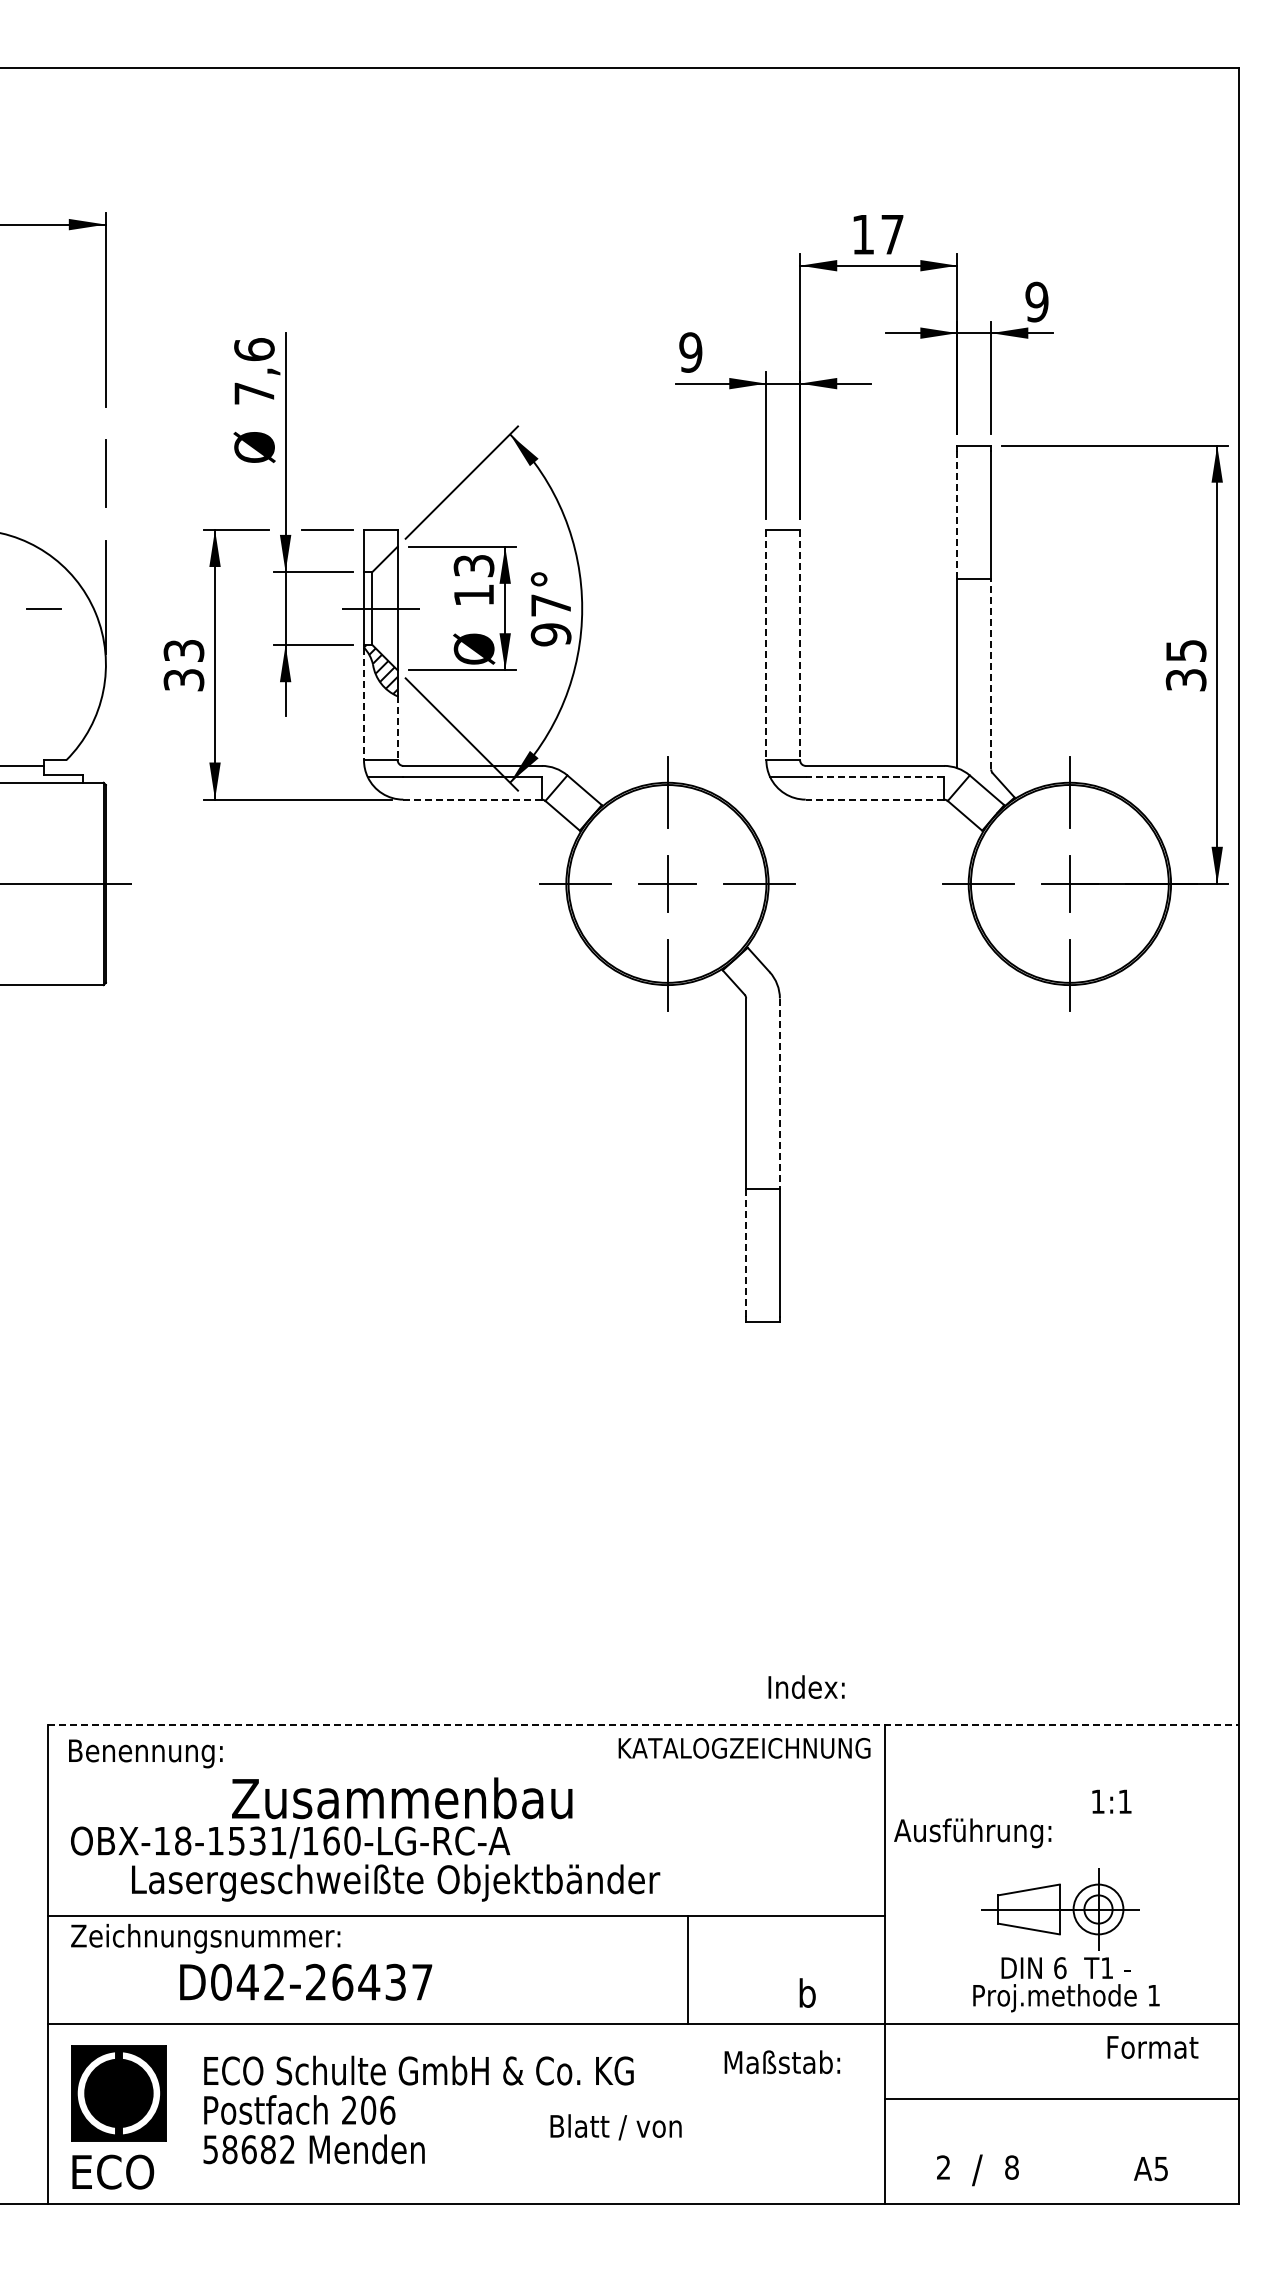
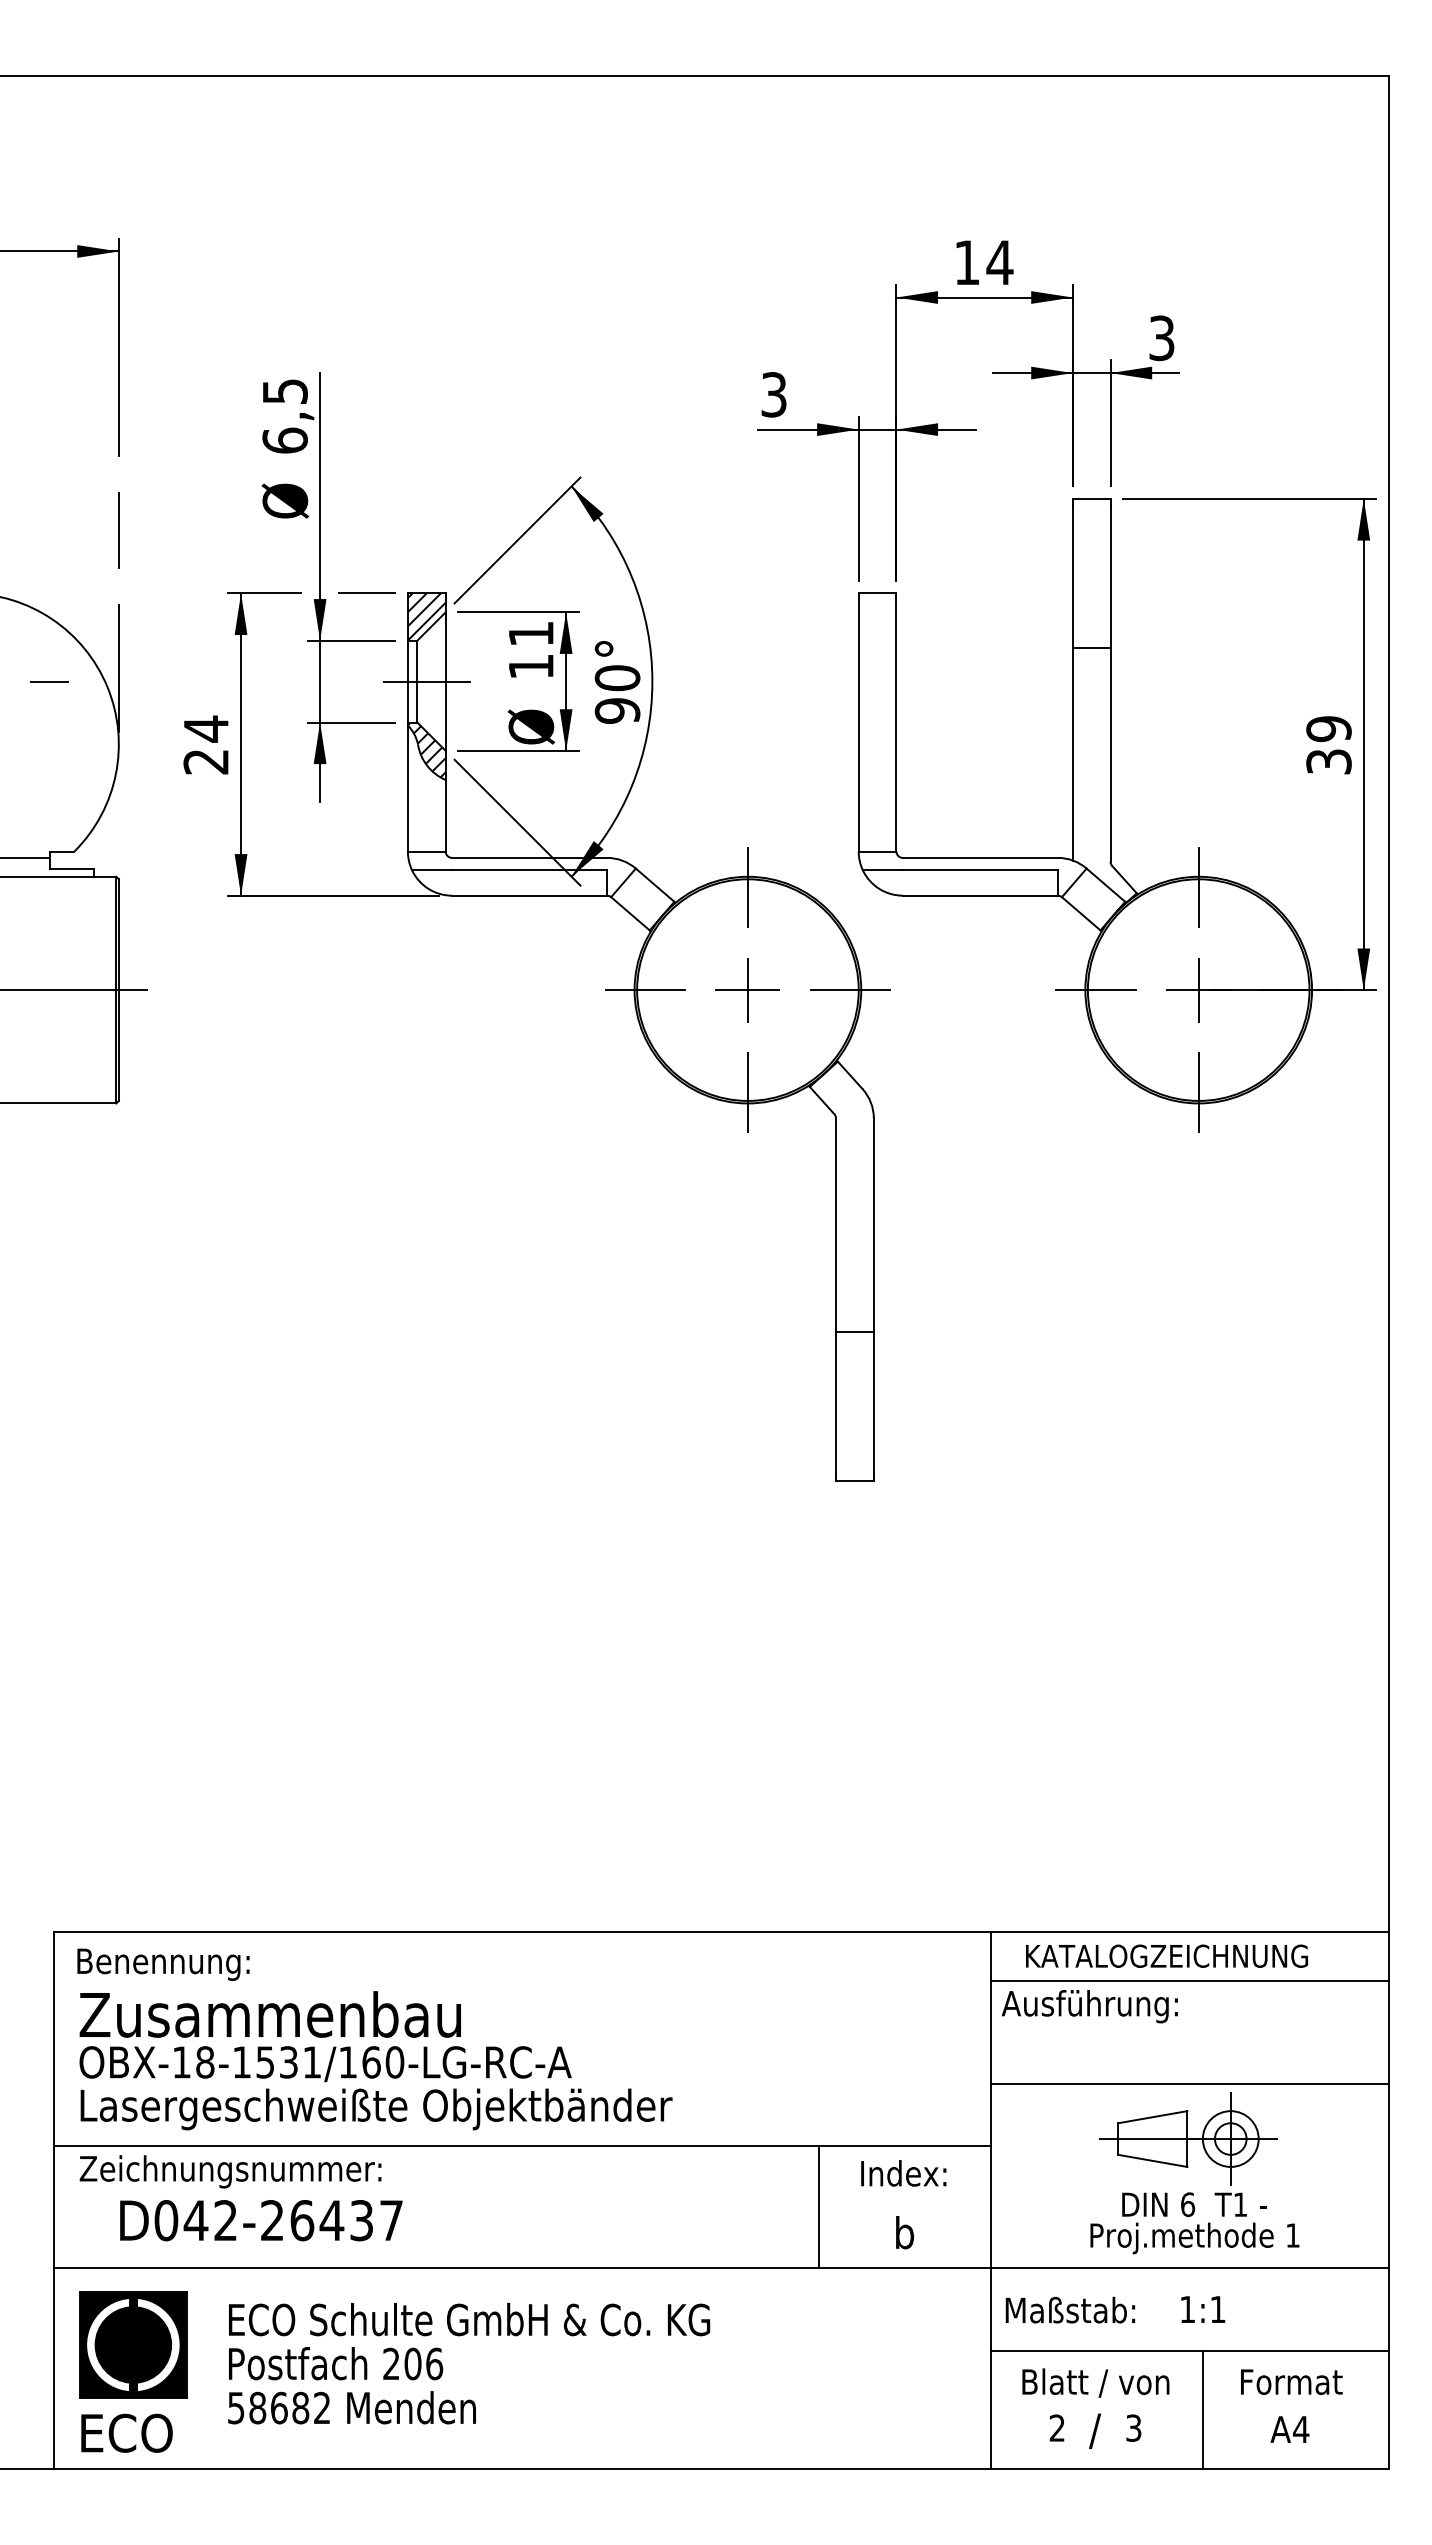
text: (892, 234) -> (999, 262), 17 -> 14
text: (1036, 301) -> (1161, 337), 9 -> 3
text: (690, 352) -> (773, 394), 9 -> 3
text: (254, 371) -> (285, 416), 7,6 -> 6,5
line: (957, 514) -> (1072, 576), dashed -> solid
hatch: (380, 550) -> (426, 616), added
text: (473, 566) -> (530, 634), 13 -> 11
text: (550, 605) -> (616, 678), 97° -> 90°
line: (766, 645) -> (858, 722), dashed -> solid
line: (800, 645) -> (896, 722), dashed -> solid
text: (1185, 650) -> (1328, 728), 35 -> 39
text: (183, 664) -> (205, 744), 33 -> 24
line: (991, 673) -> (1110, 754), dashed -> solid
line: (364, 704) -> (408, 789), dashed -> solid
line: (397, 728) -> (445, 815), dashed -> solid
line: (874, 777) -> (979, 870), dashed -> solid
line: (472, 799) -> (529, 895), dashed -> solid
line: (874, 799) -> (979, 895), dashed -> solid
line: (779, 1094) -> (873, 1226), dashed -> solid
line: (746, 1252) -> (836, 1403), dashed -> solid
text: (806, 1686) -> (903, 2172), moved
line: (643, 1724) -> (721, 1931), dashed -> solid
text: (744, 1747) -> (1166, 1955), moved
line: (1061, 1768) -> (1189, 1981), added
text: (402, 1798) -> (270, 2014), moved
text: (1111, 1801) -> (1202, 2309), moved
text: (972, 1833) -> (1089, 2006), moved
line: (1061, 1860) -> (1189, 2084), added
text: (396, 1882) -> (377, 2108), moved
line: (687, 1969) -> (818, 2206), moved
text: (306, 1981) -> (261, 2219), moved
text: (1152, 2047) -> (1291, 2382), moved
text: (782, 2062) -> (1070, 2310), moved
text: (615, 2127) -> (1095, 2383), moved
line: (1073, 2150) -> (1202, 2409), added
text: (1011, 2167) -> (1133, 2428), 8 -> 3
text: (1161, 2169) -> (1301, 2430), A5 -> A4

